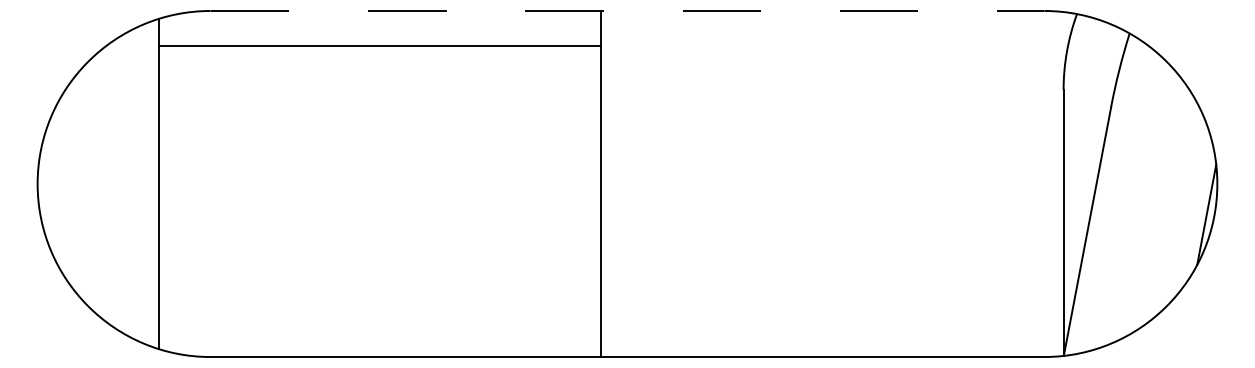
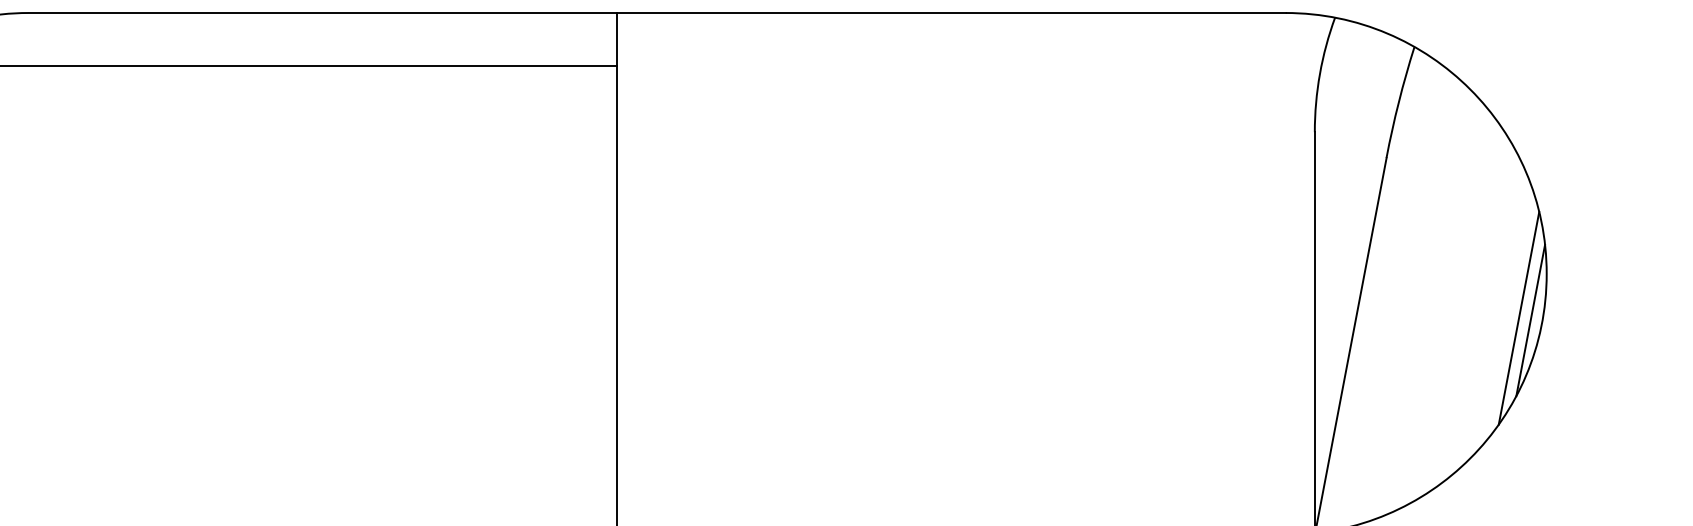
line: (627, 10) -> (657, 12), dashed -> solid
line: (1198, 212) -> (1518, 316), added

